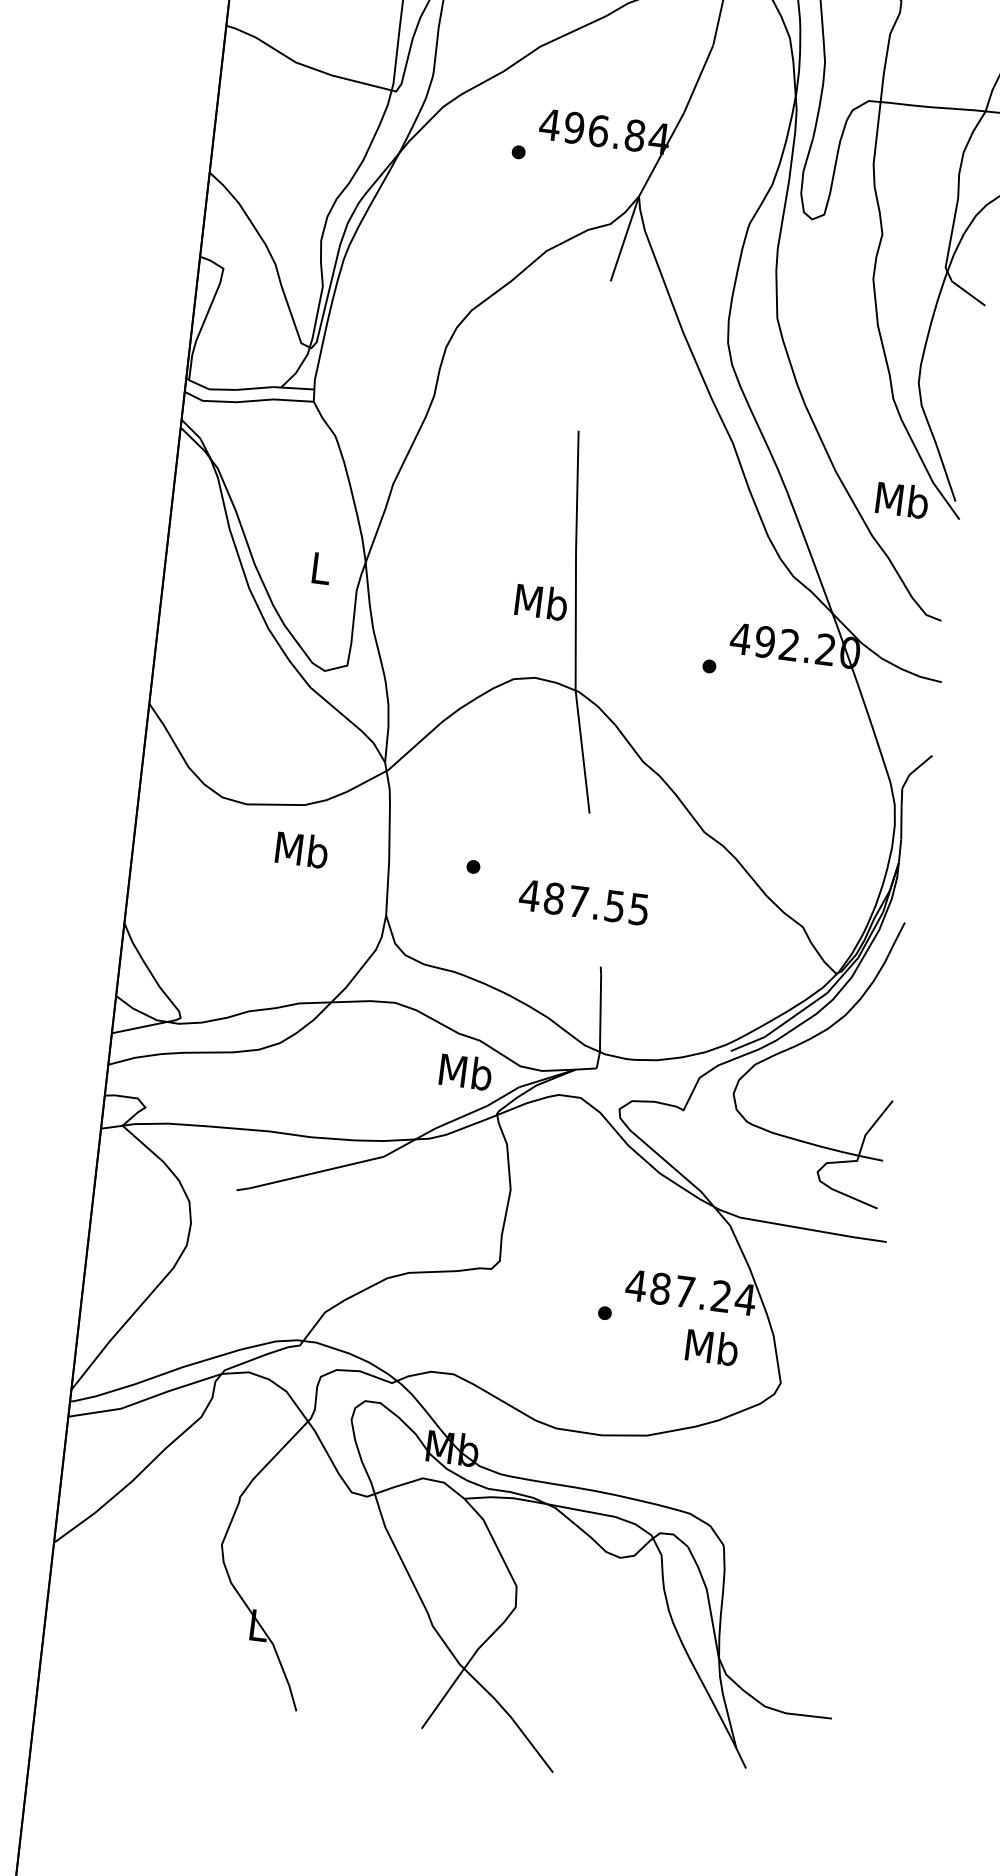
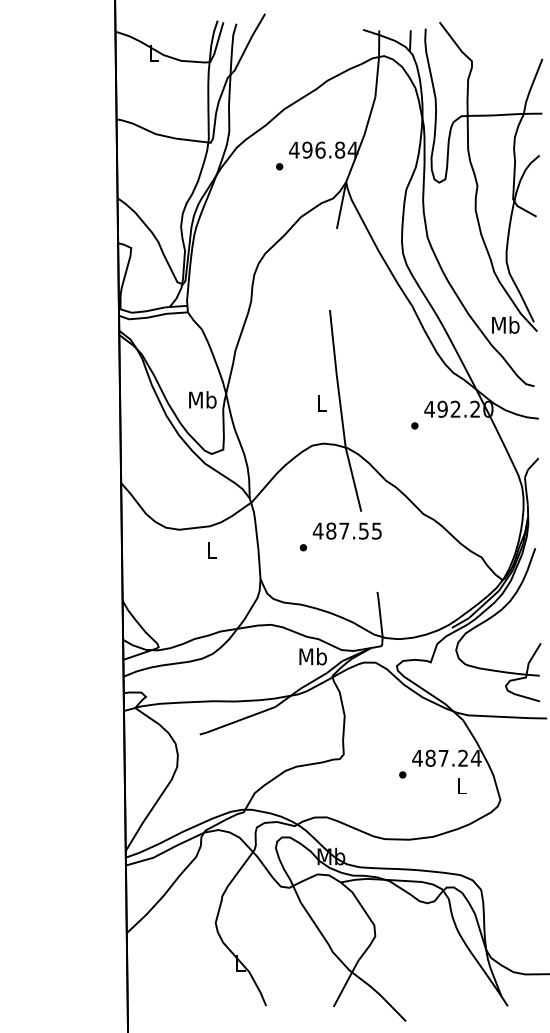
text: (320, 567) -> (202, 399), L -> Mb
text: (541, 600) -> (321, 402), Mb -> L
text: (301, 848) -> (211, 549), Mb -> L
text: (582, 901) -> (346, 530), moved
text: (711, 1346) -> (461, 785), Mb -> L

